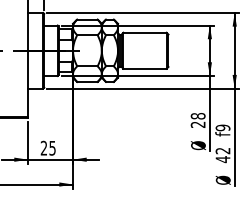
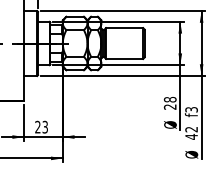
text: (222, 127) -> (191, 109), f9 -> f3
text: (51, 147) -> (44, 126), 25 -> 23

